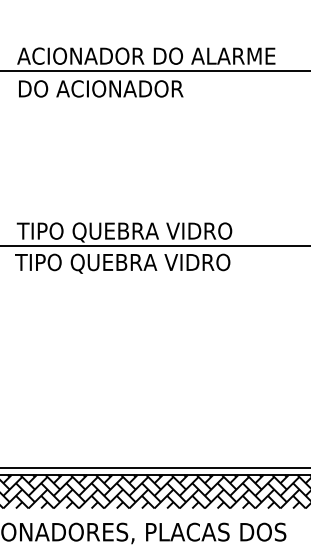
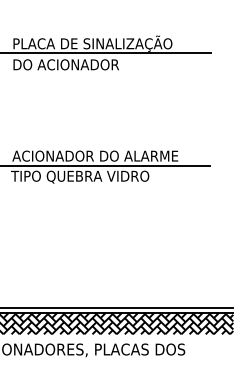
text: (146, 55) -> (95, 43), ACIONADOR DO ALARME -> PLACA DE SINALIZAÇÃO
text: (146, 231) -> (95, 156), TIPO QUEBRA VIDRO -> ACIONADOR DO ALARME

